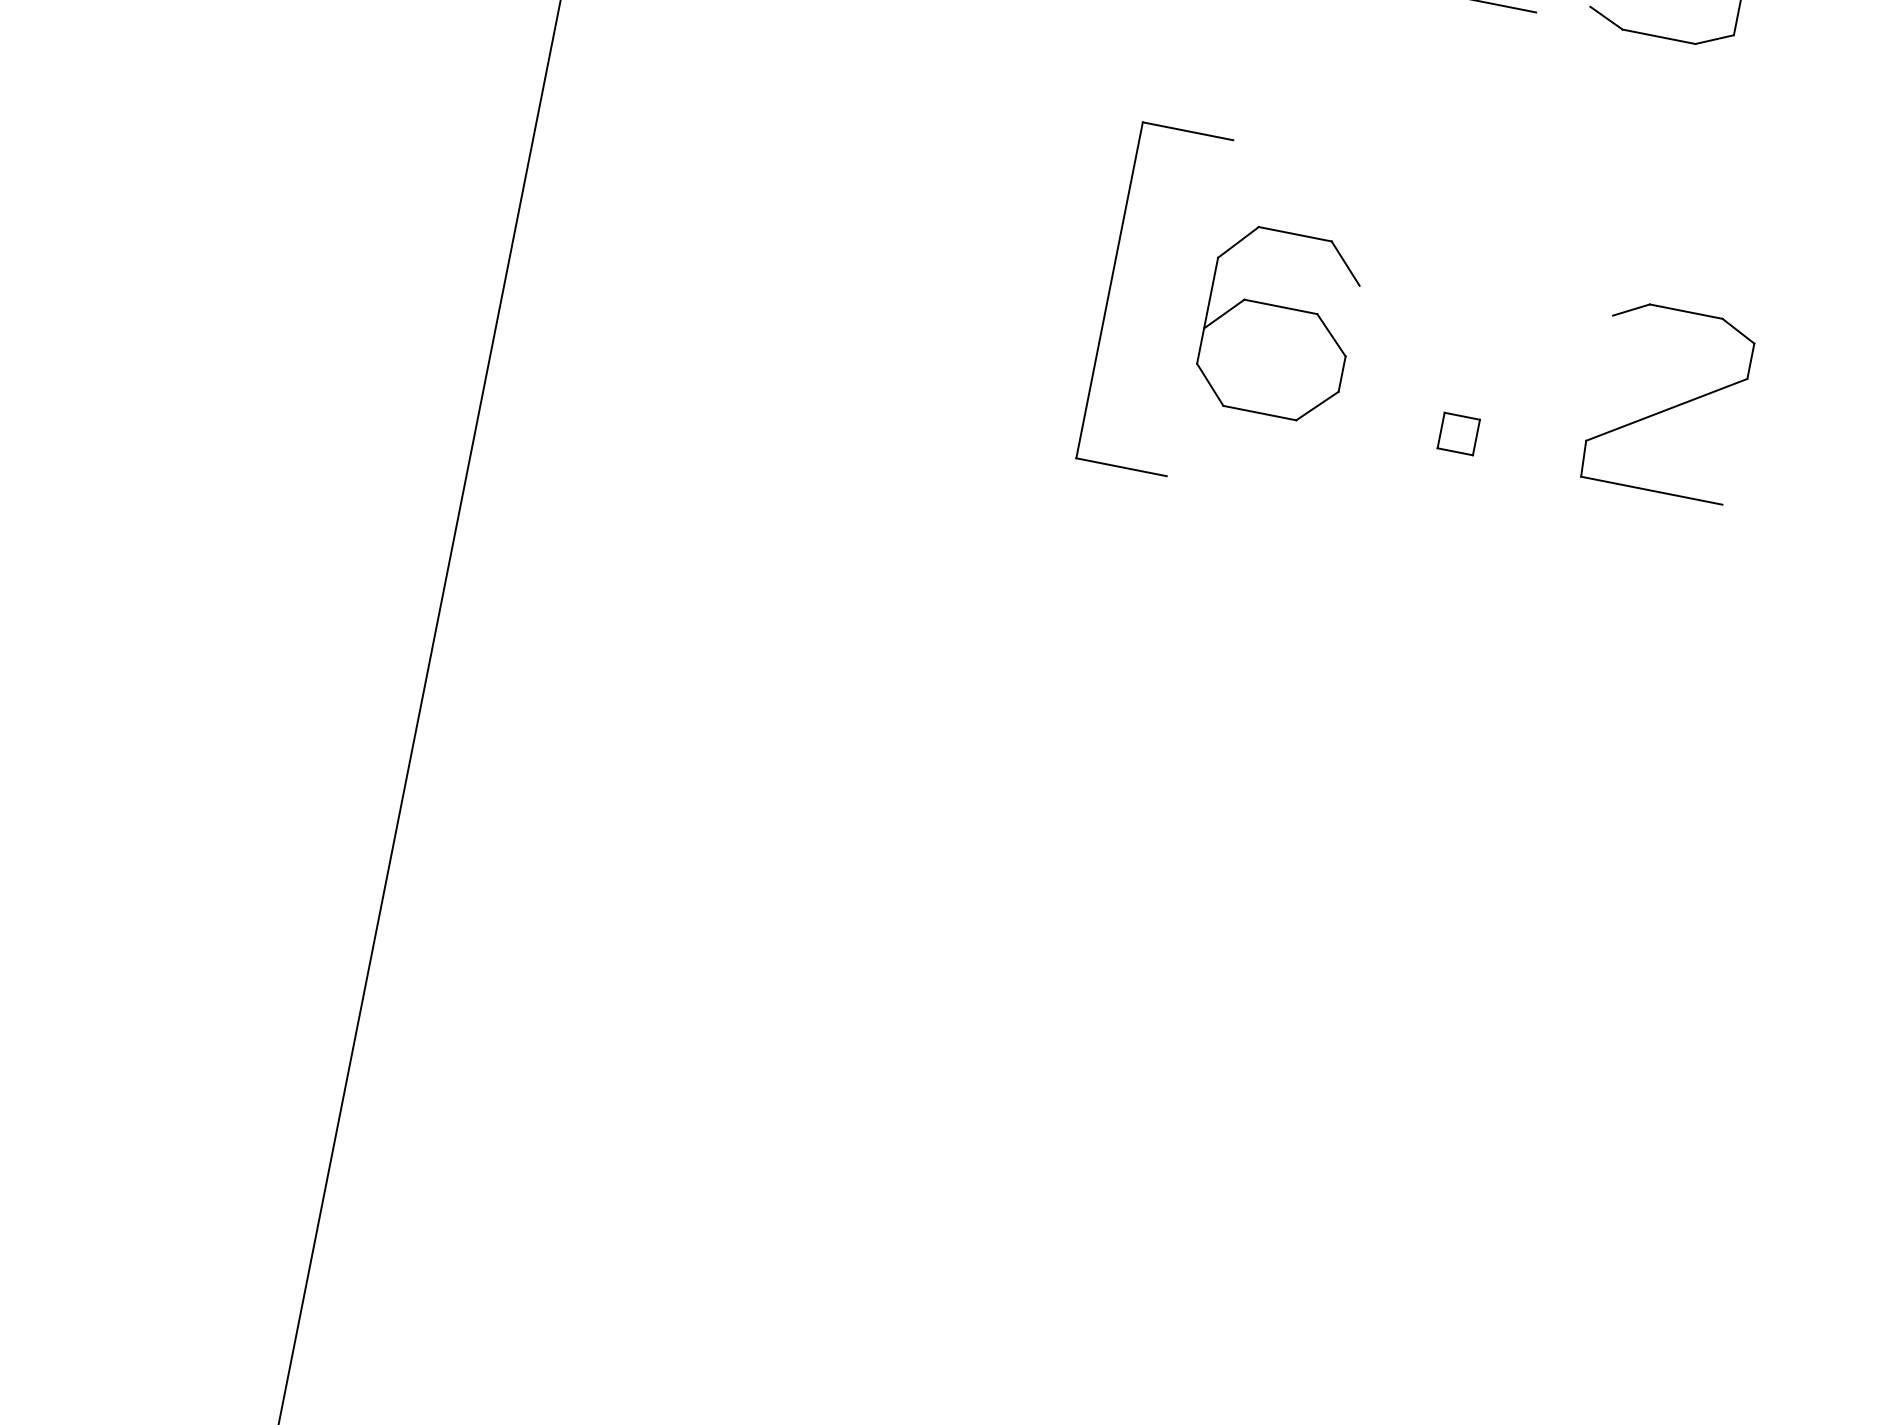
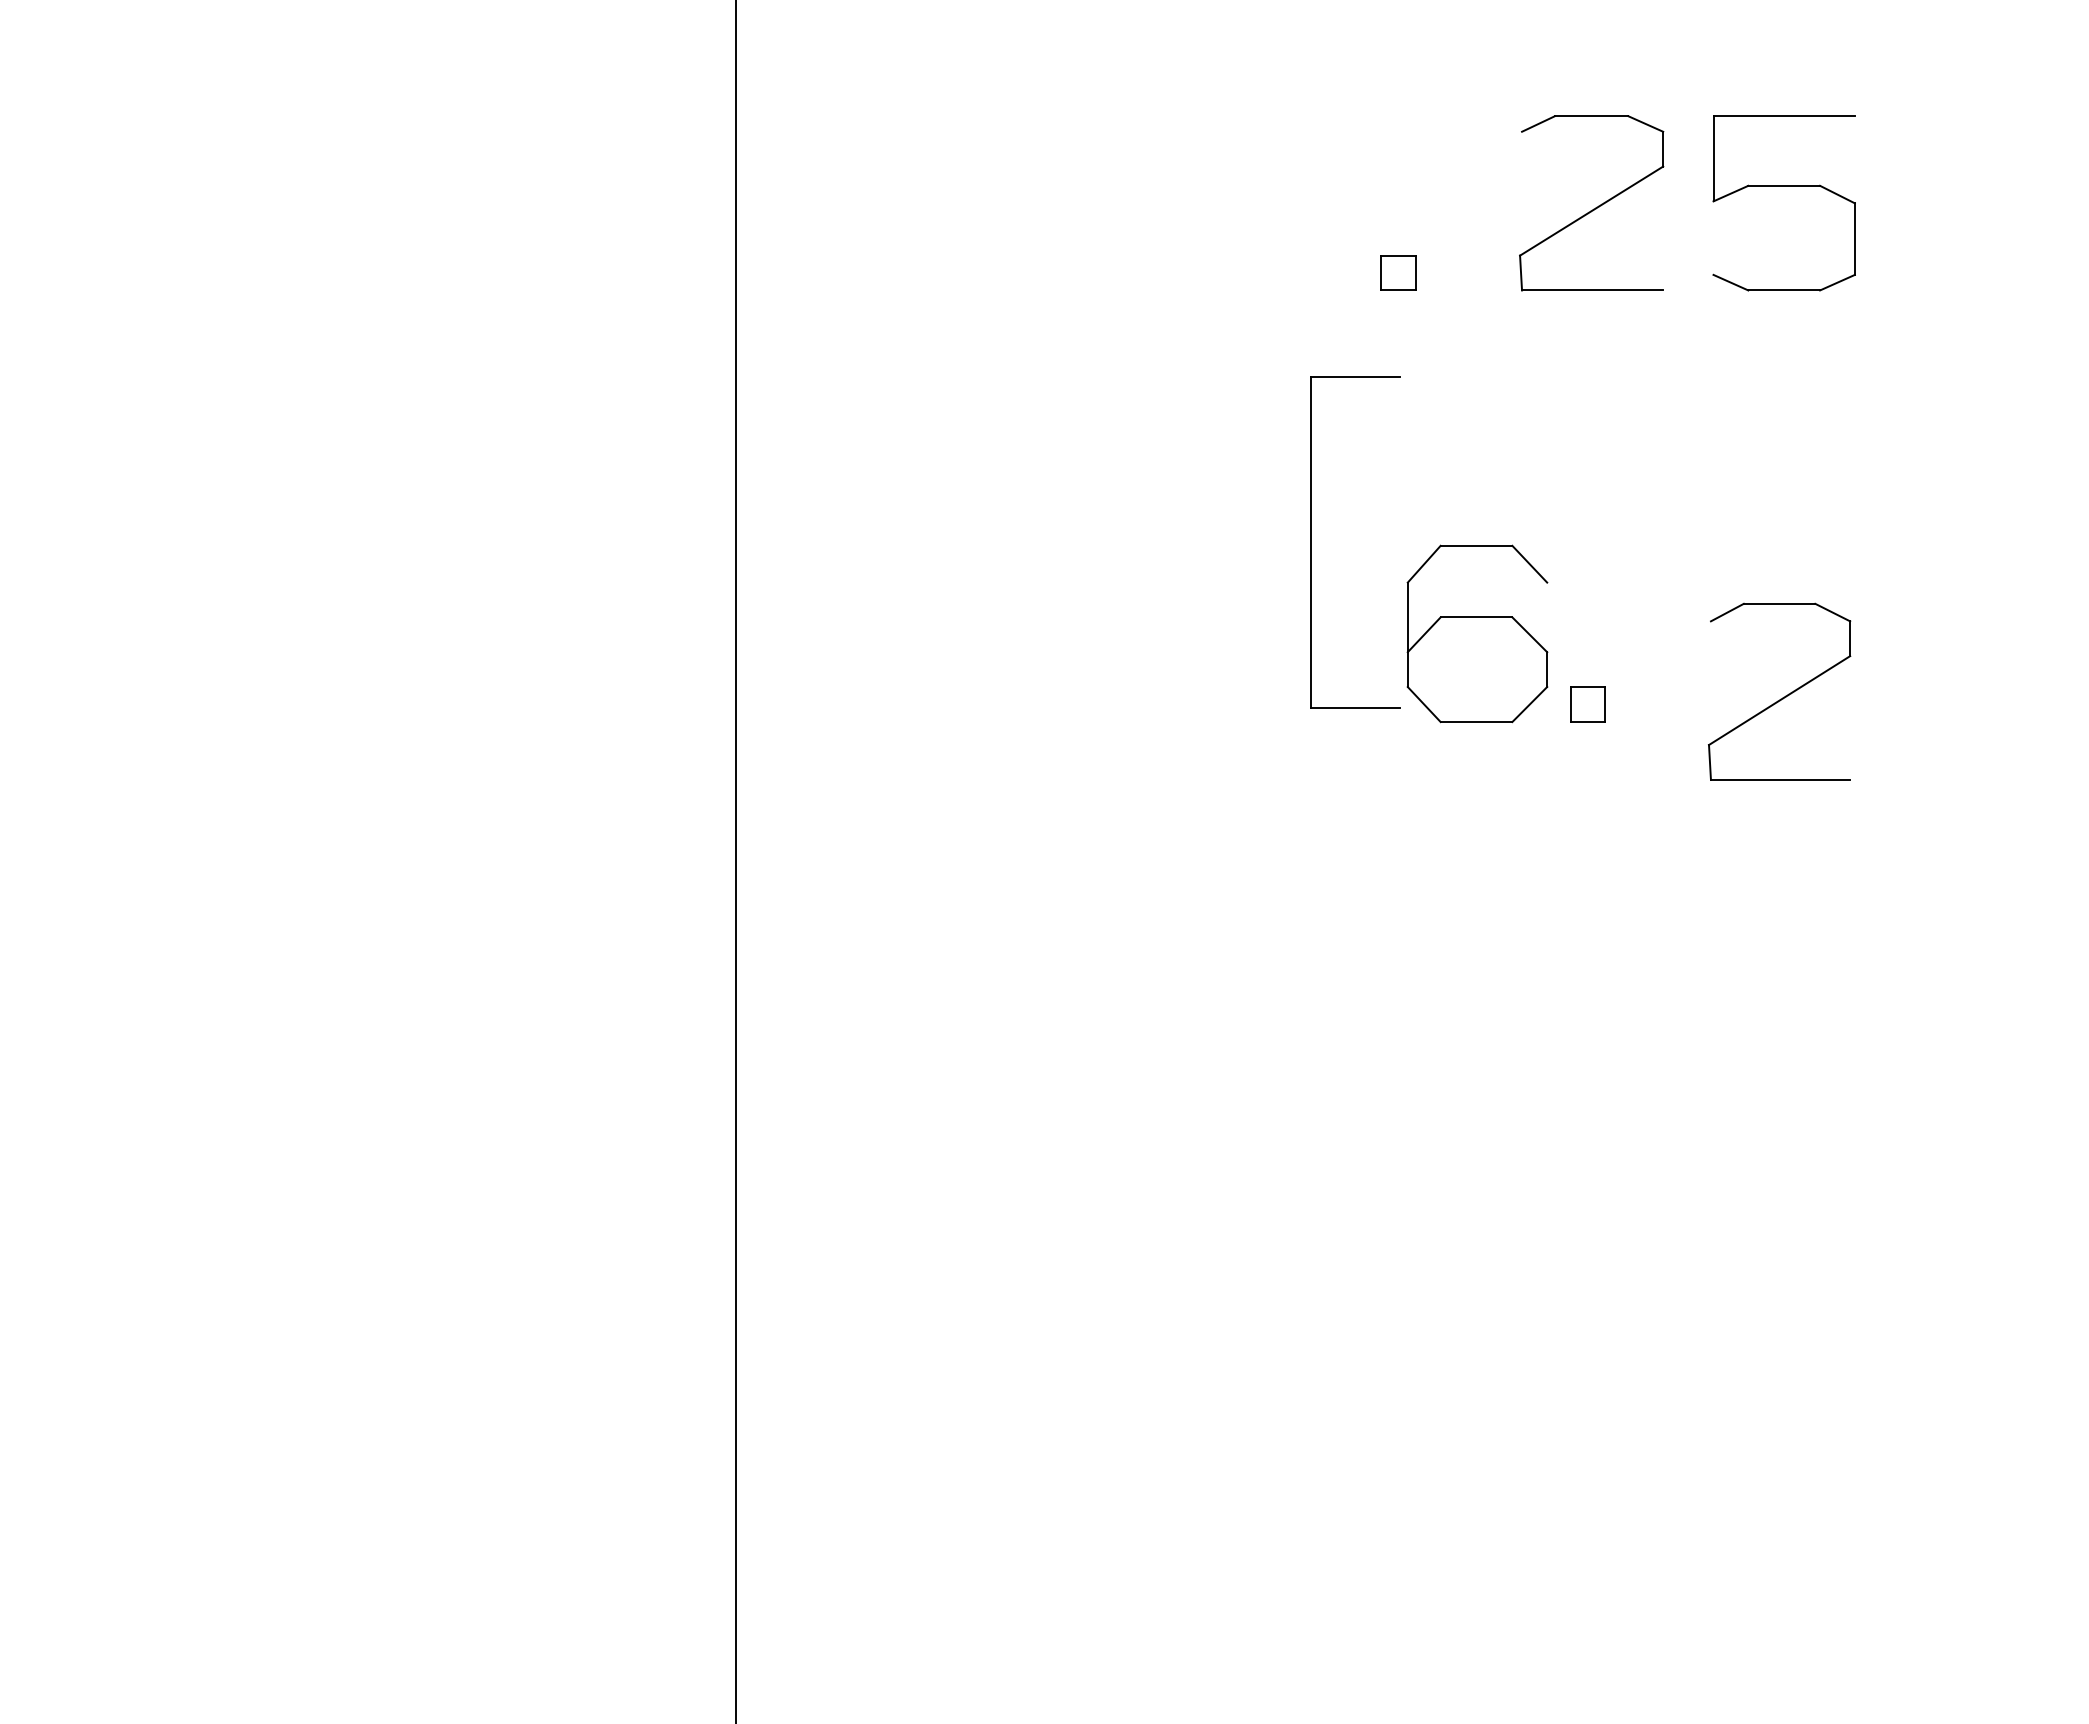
part: (1110, 290) -> (1311, 542), moved
part: (1670, 407) -> (1782, 697), moved
part: (1458, 433) -> (1587, 704), moved

